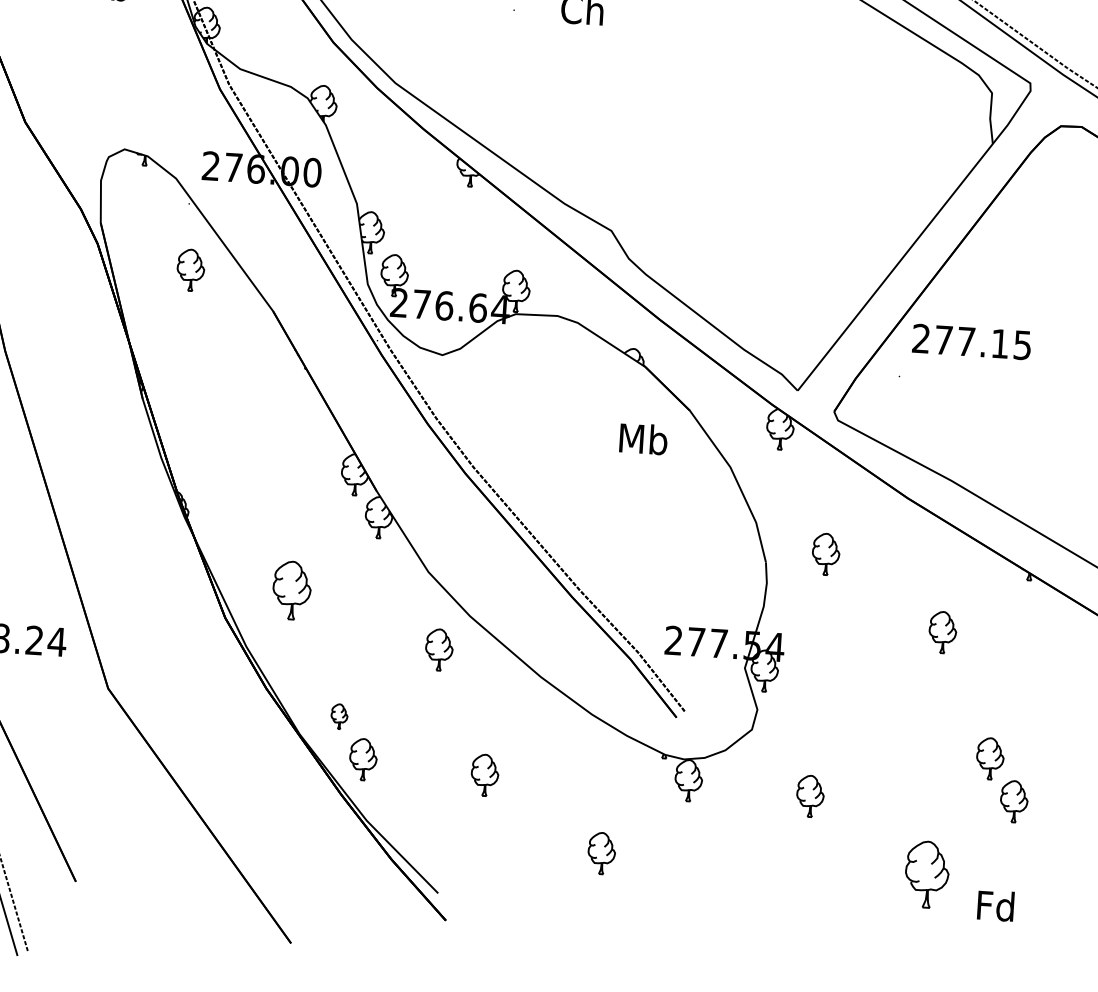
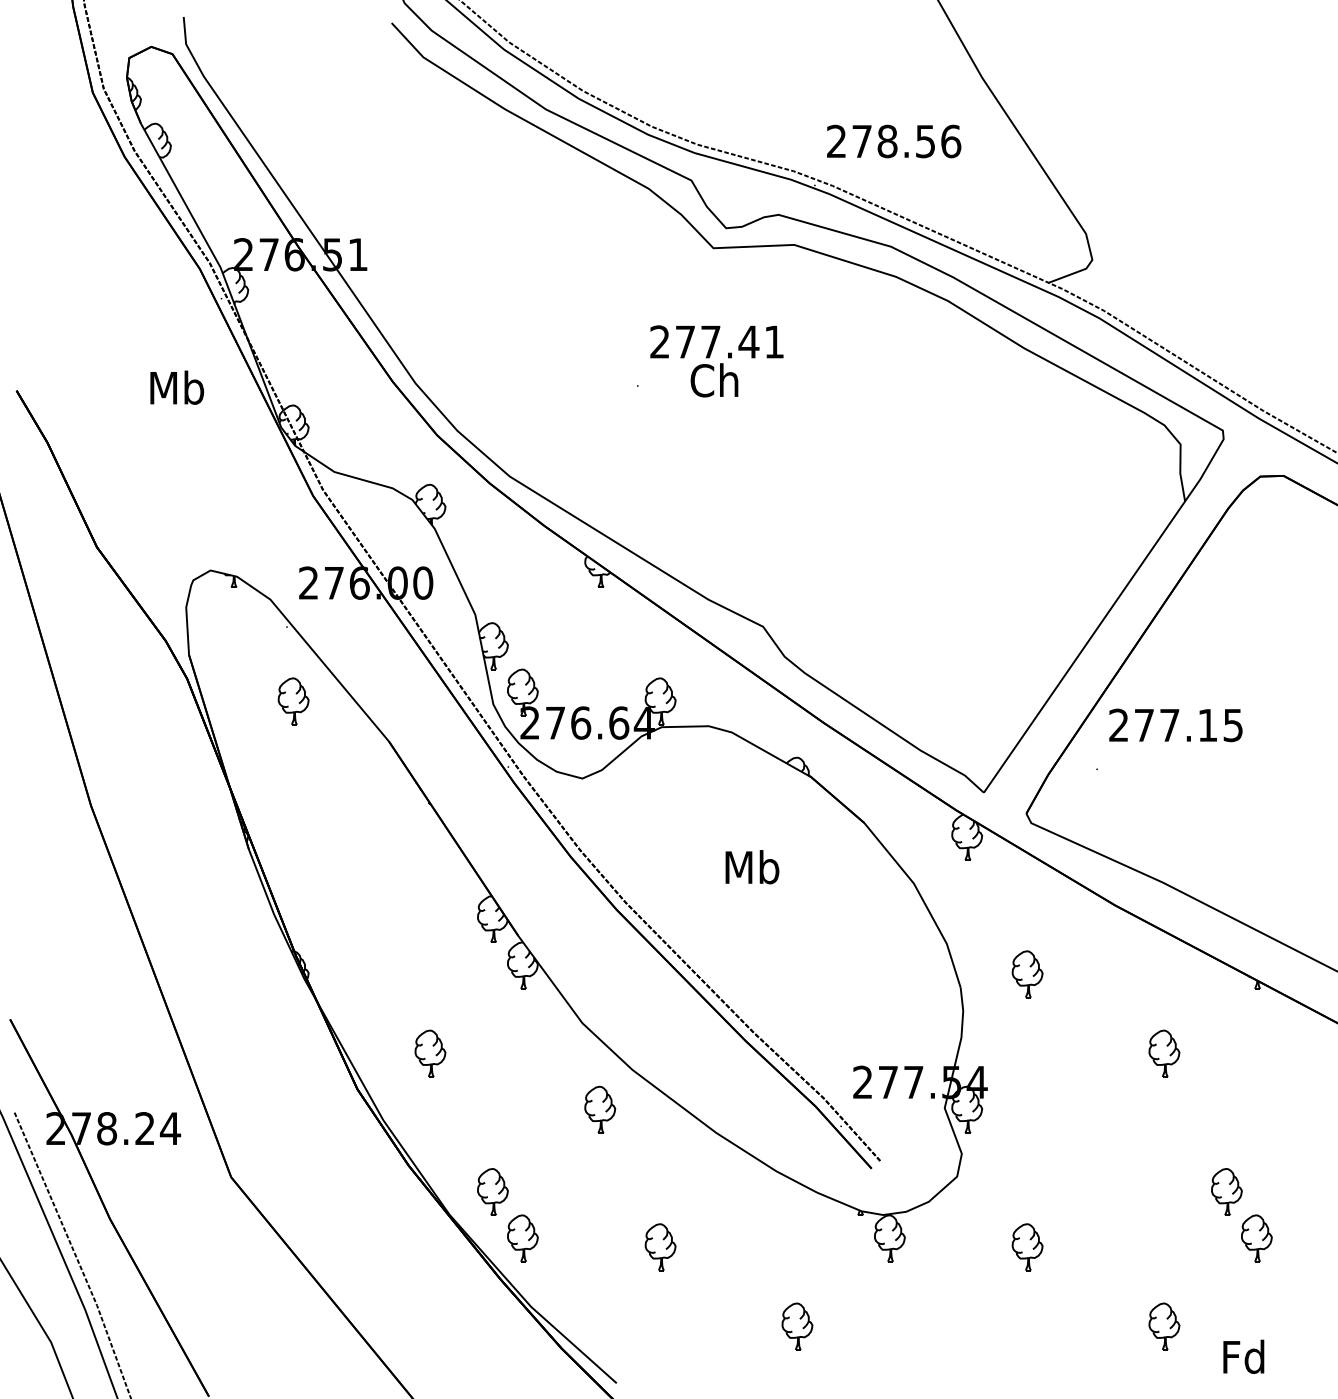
text: (643, 439) -> (752, 867), moved
part: (292, 590) -> (430, 1053), size x0.71
part: (339, 716) -> (492, 1191), size x1.67
part: (927, 874) -> (1164, 1326), size x0.62

